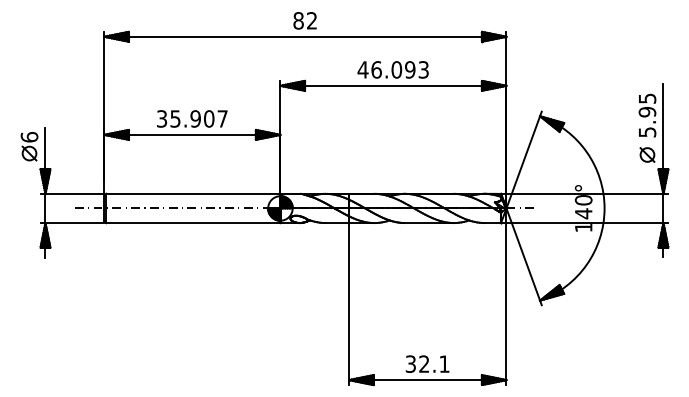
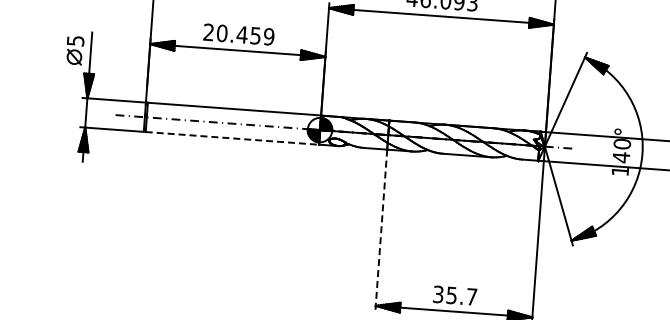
text: (192, 118) -> (239, 34), 35.907 -> 20.459
text: (29, 136) -> (75, 40), 6 -> 5
line: (193, 223) -> (232, 138), solid -> dashed
line: (349, 304) -> (381, 230), solid -> dashed
text: (434, 363) -> (461, 295), 32.1 -> 35.7

